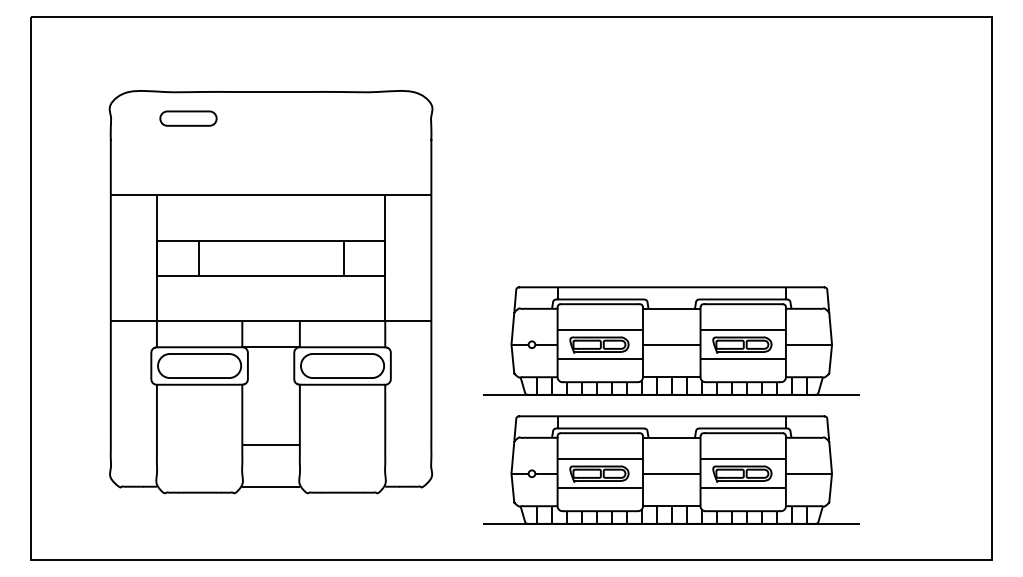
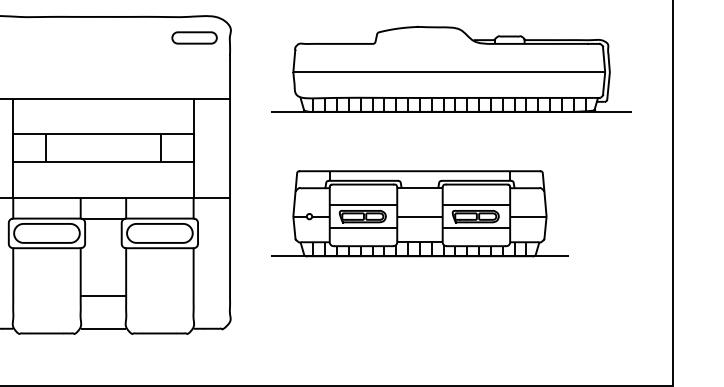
part: (188, 118) -> (194, 37), moved
part: (711, 158) -> (451, 69), added
part: (671, 469) -> (419, 315), removed

